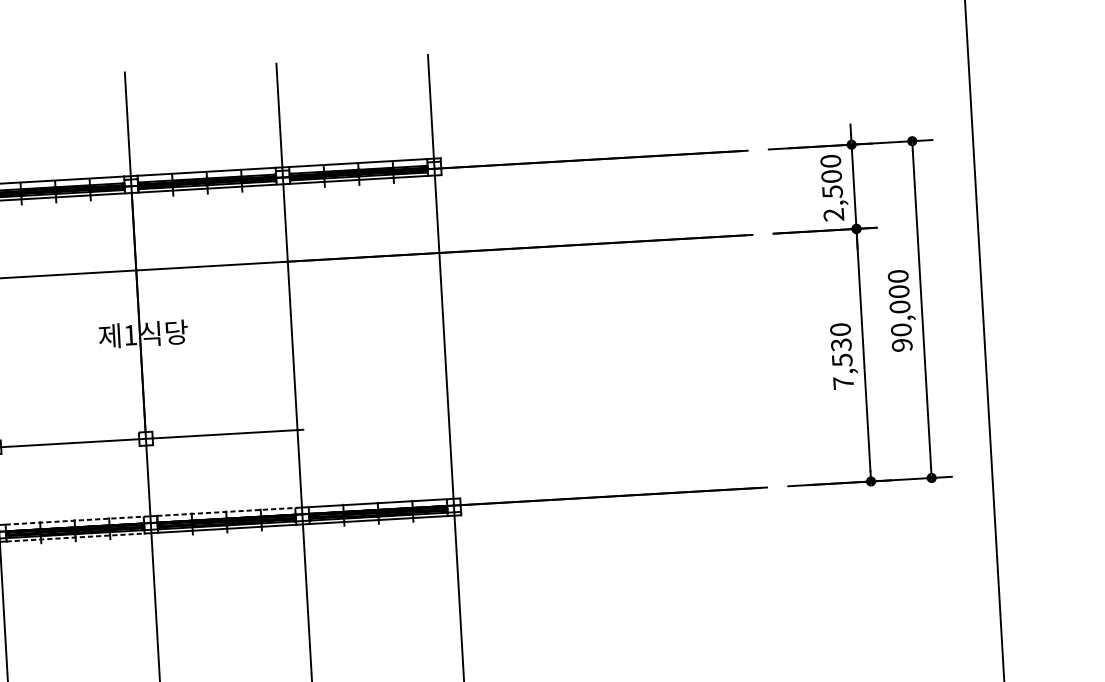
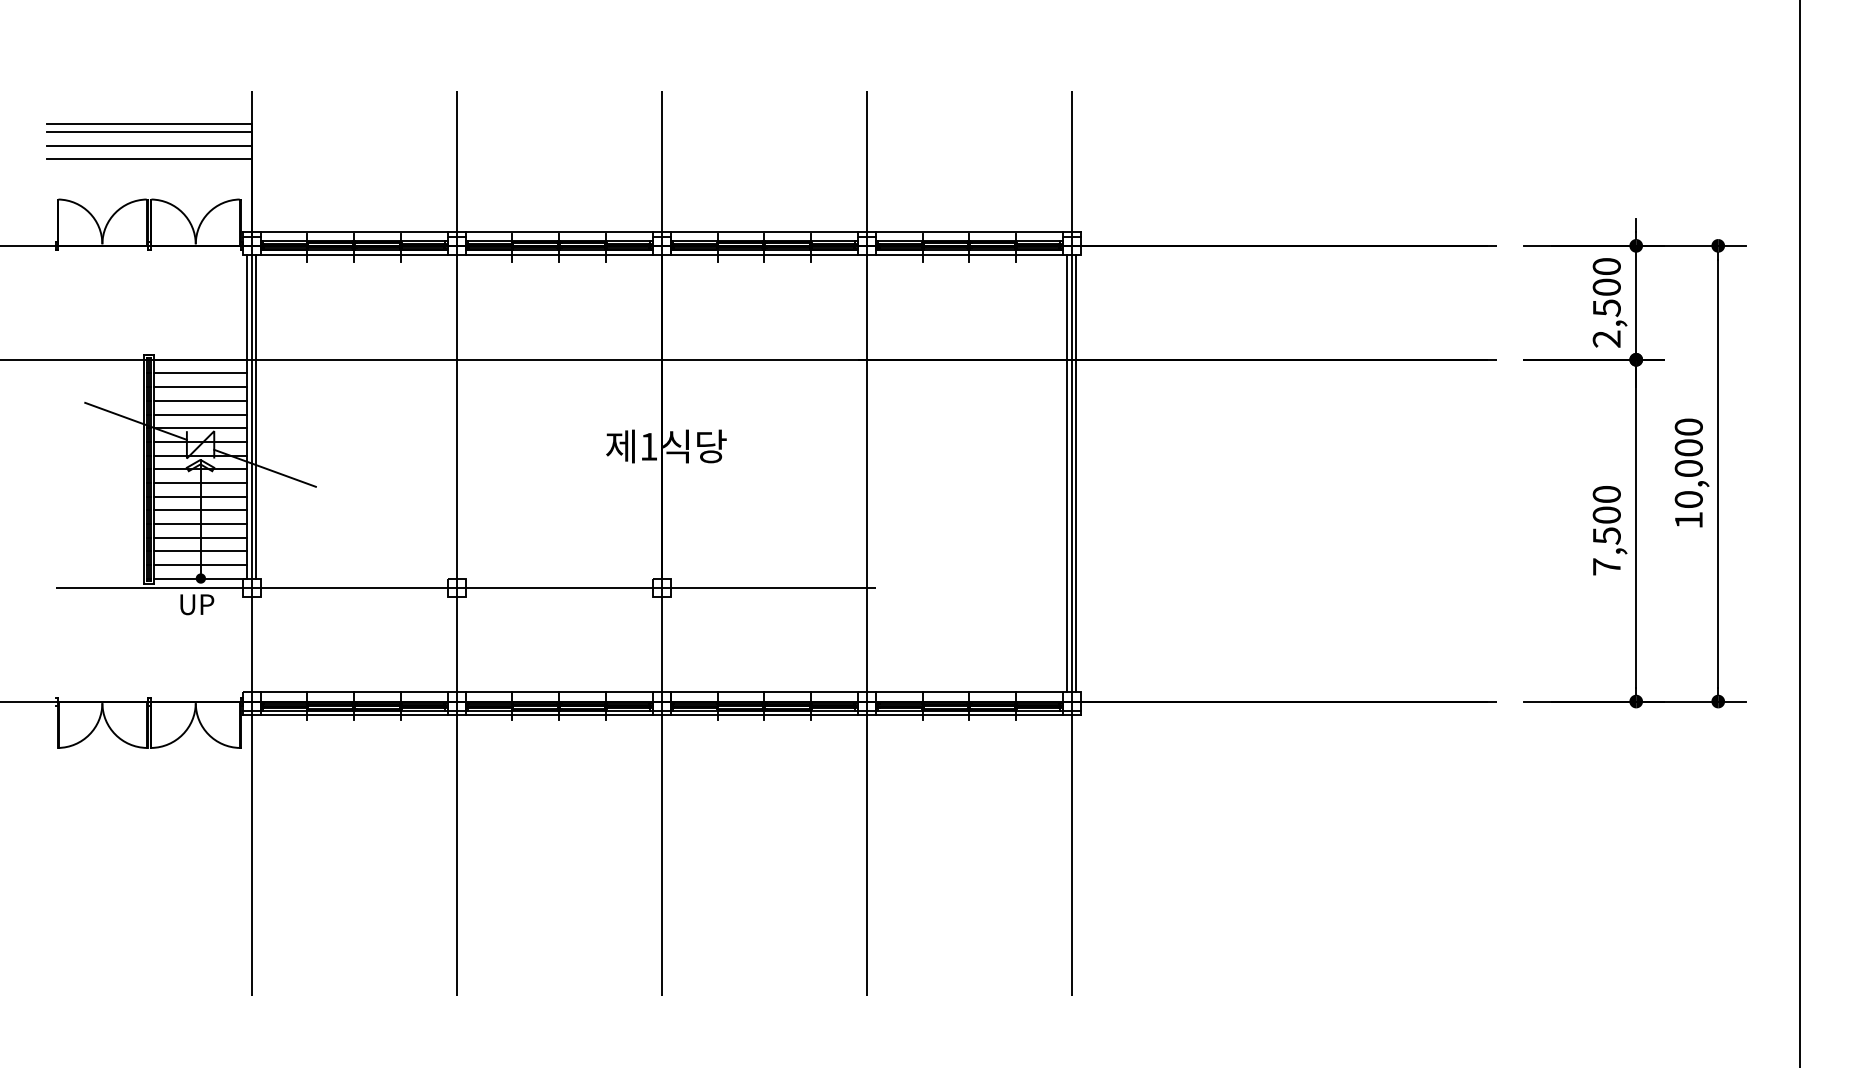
line: (447, 336) -> (1076, 473), added
line: (441, 337) -> (1067, 473), added
text: (841, 345) -> (1606, 515), 7,530 -> 7,500
text: (901, 345) -> (1688, 520), 90,000 -> 10,000
line: (226, 511) -> (764, 692), dashed -> solid
line: (74, 520) -> (559, 692), dashed -> solid
line: (75, 537) -> (559, 715), dashed -> solid

